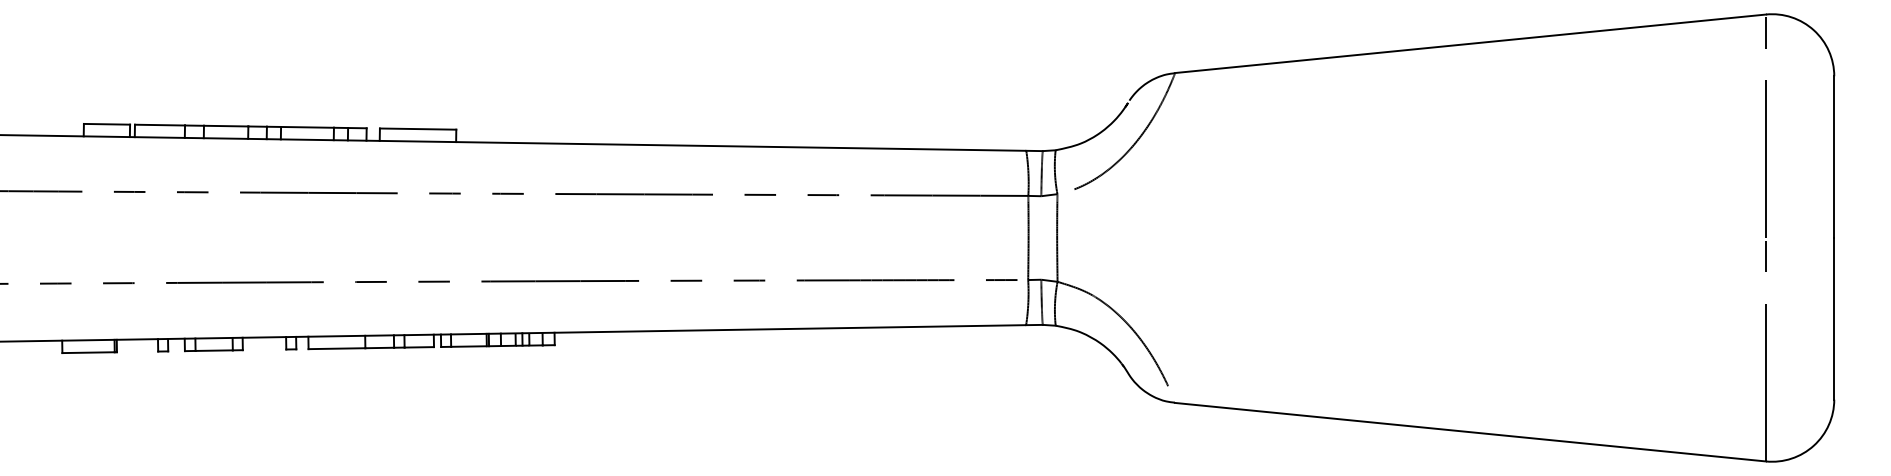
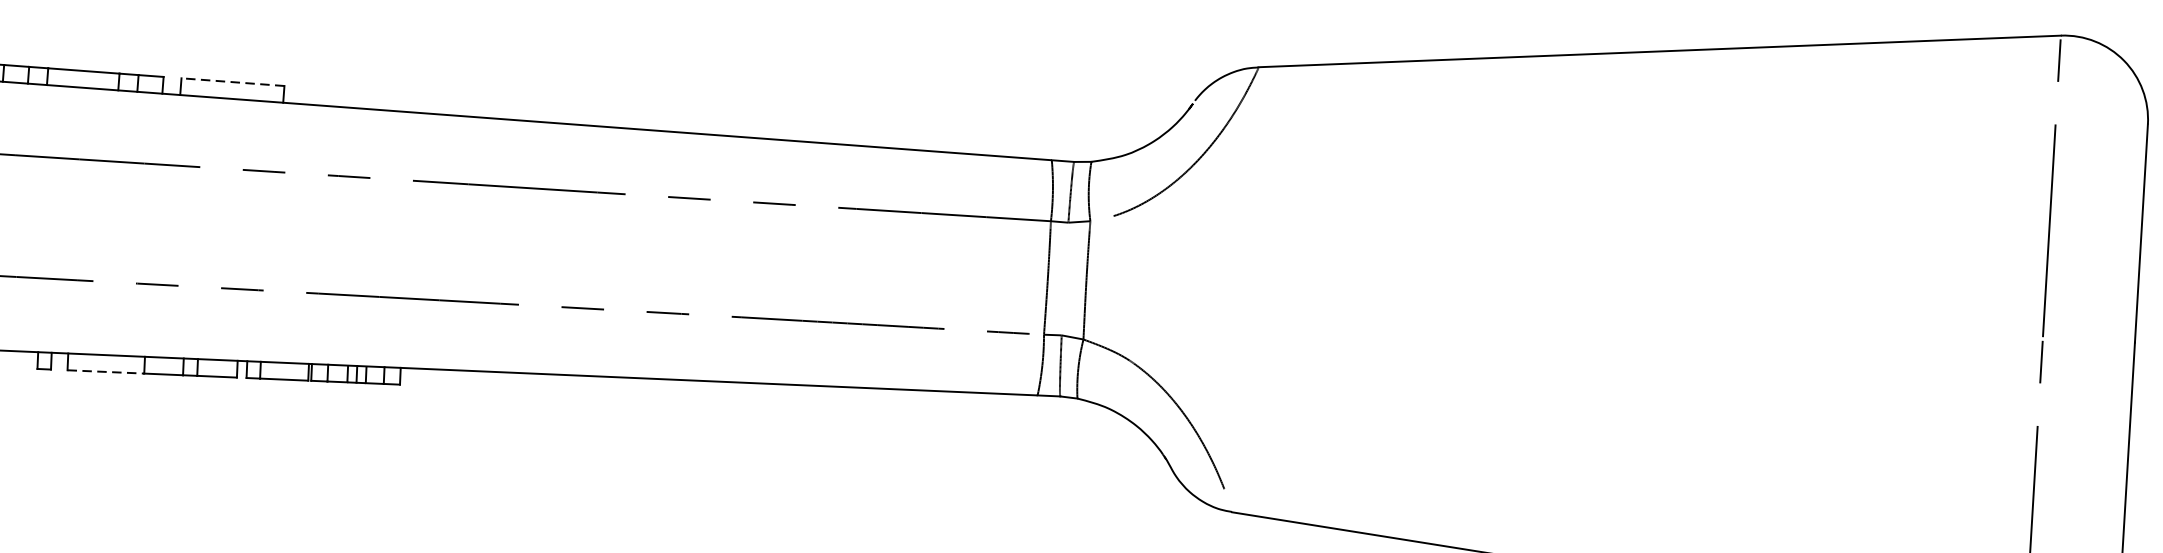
line: (417, 129) -> (232, 82), solid -> dashed
line: (337, 348) -> (106, 371), solid -> dashed

